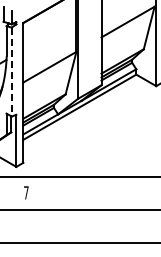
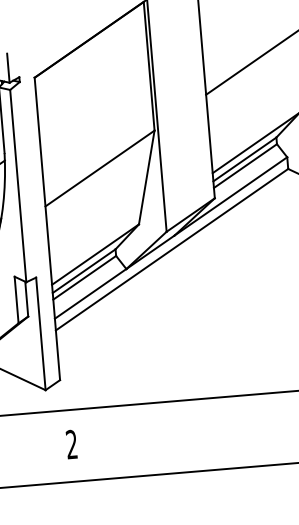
line: (11, 72) -> (17, 186), dashed -> solid
text: (26, 192) -> (72, 443), 7 -> 2

